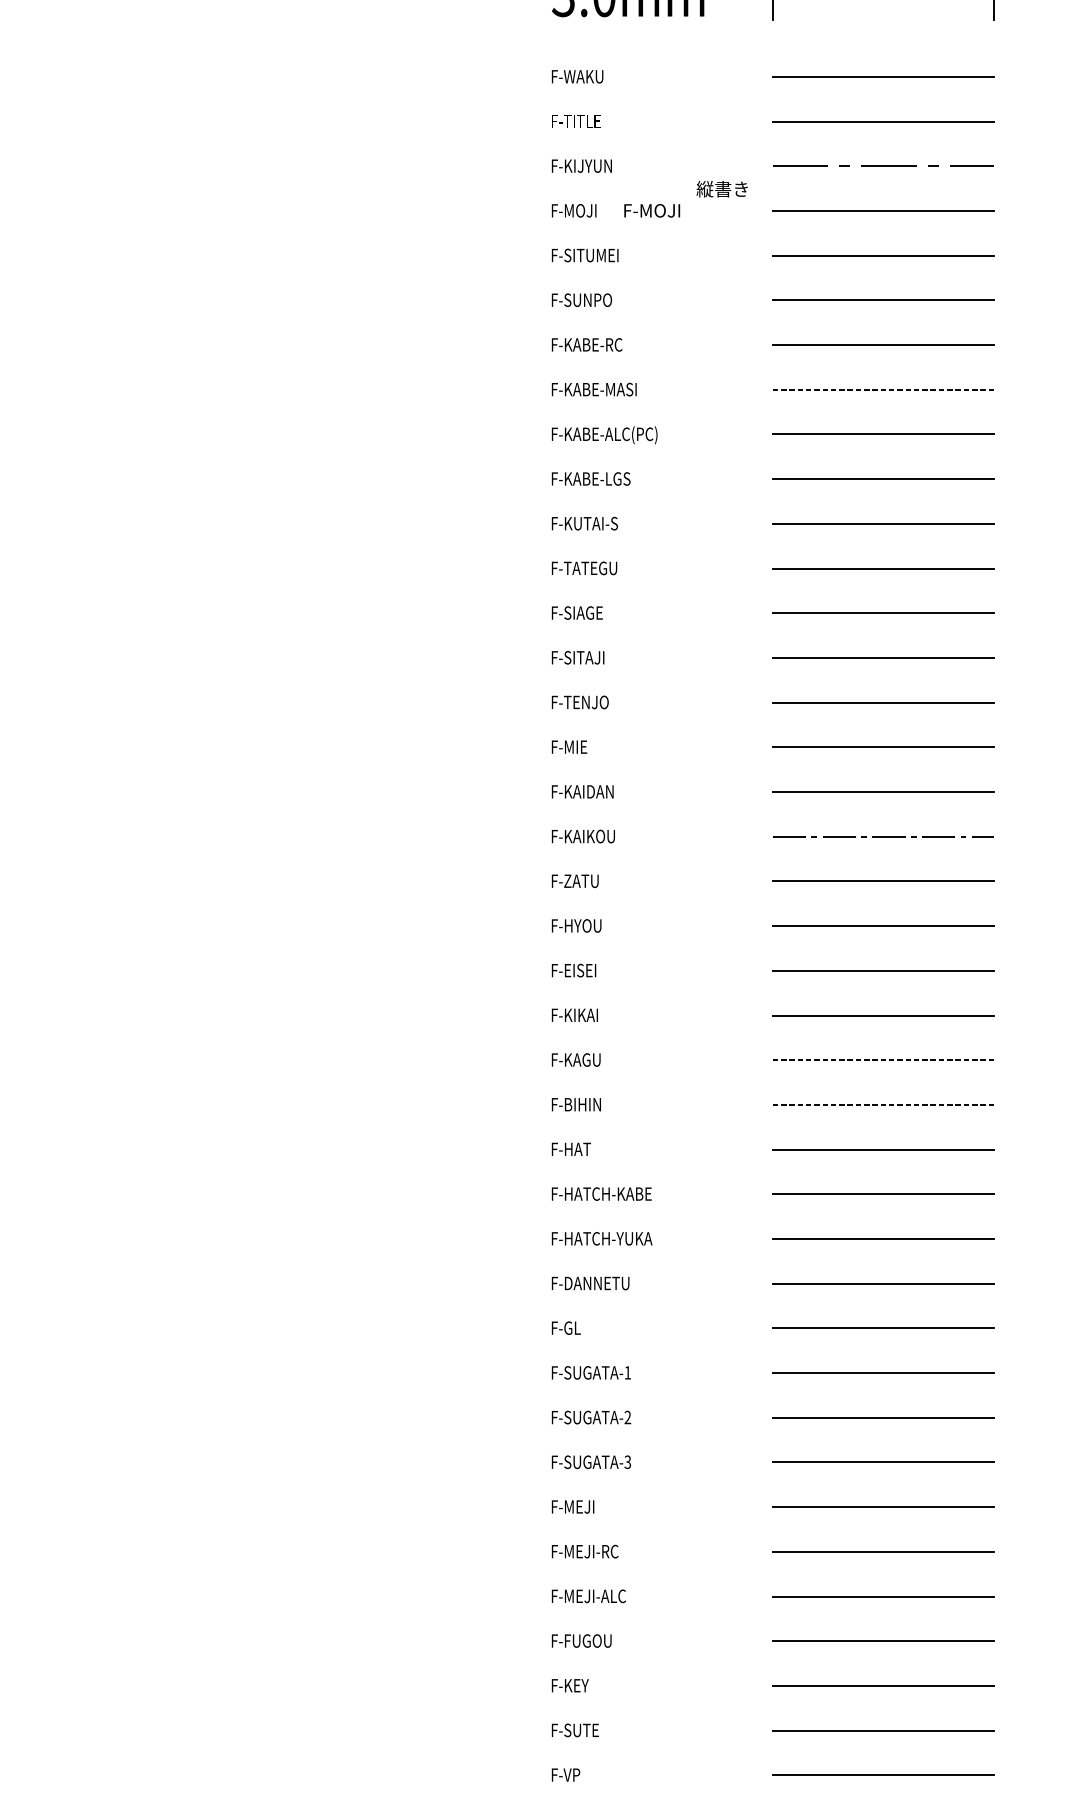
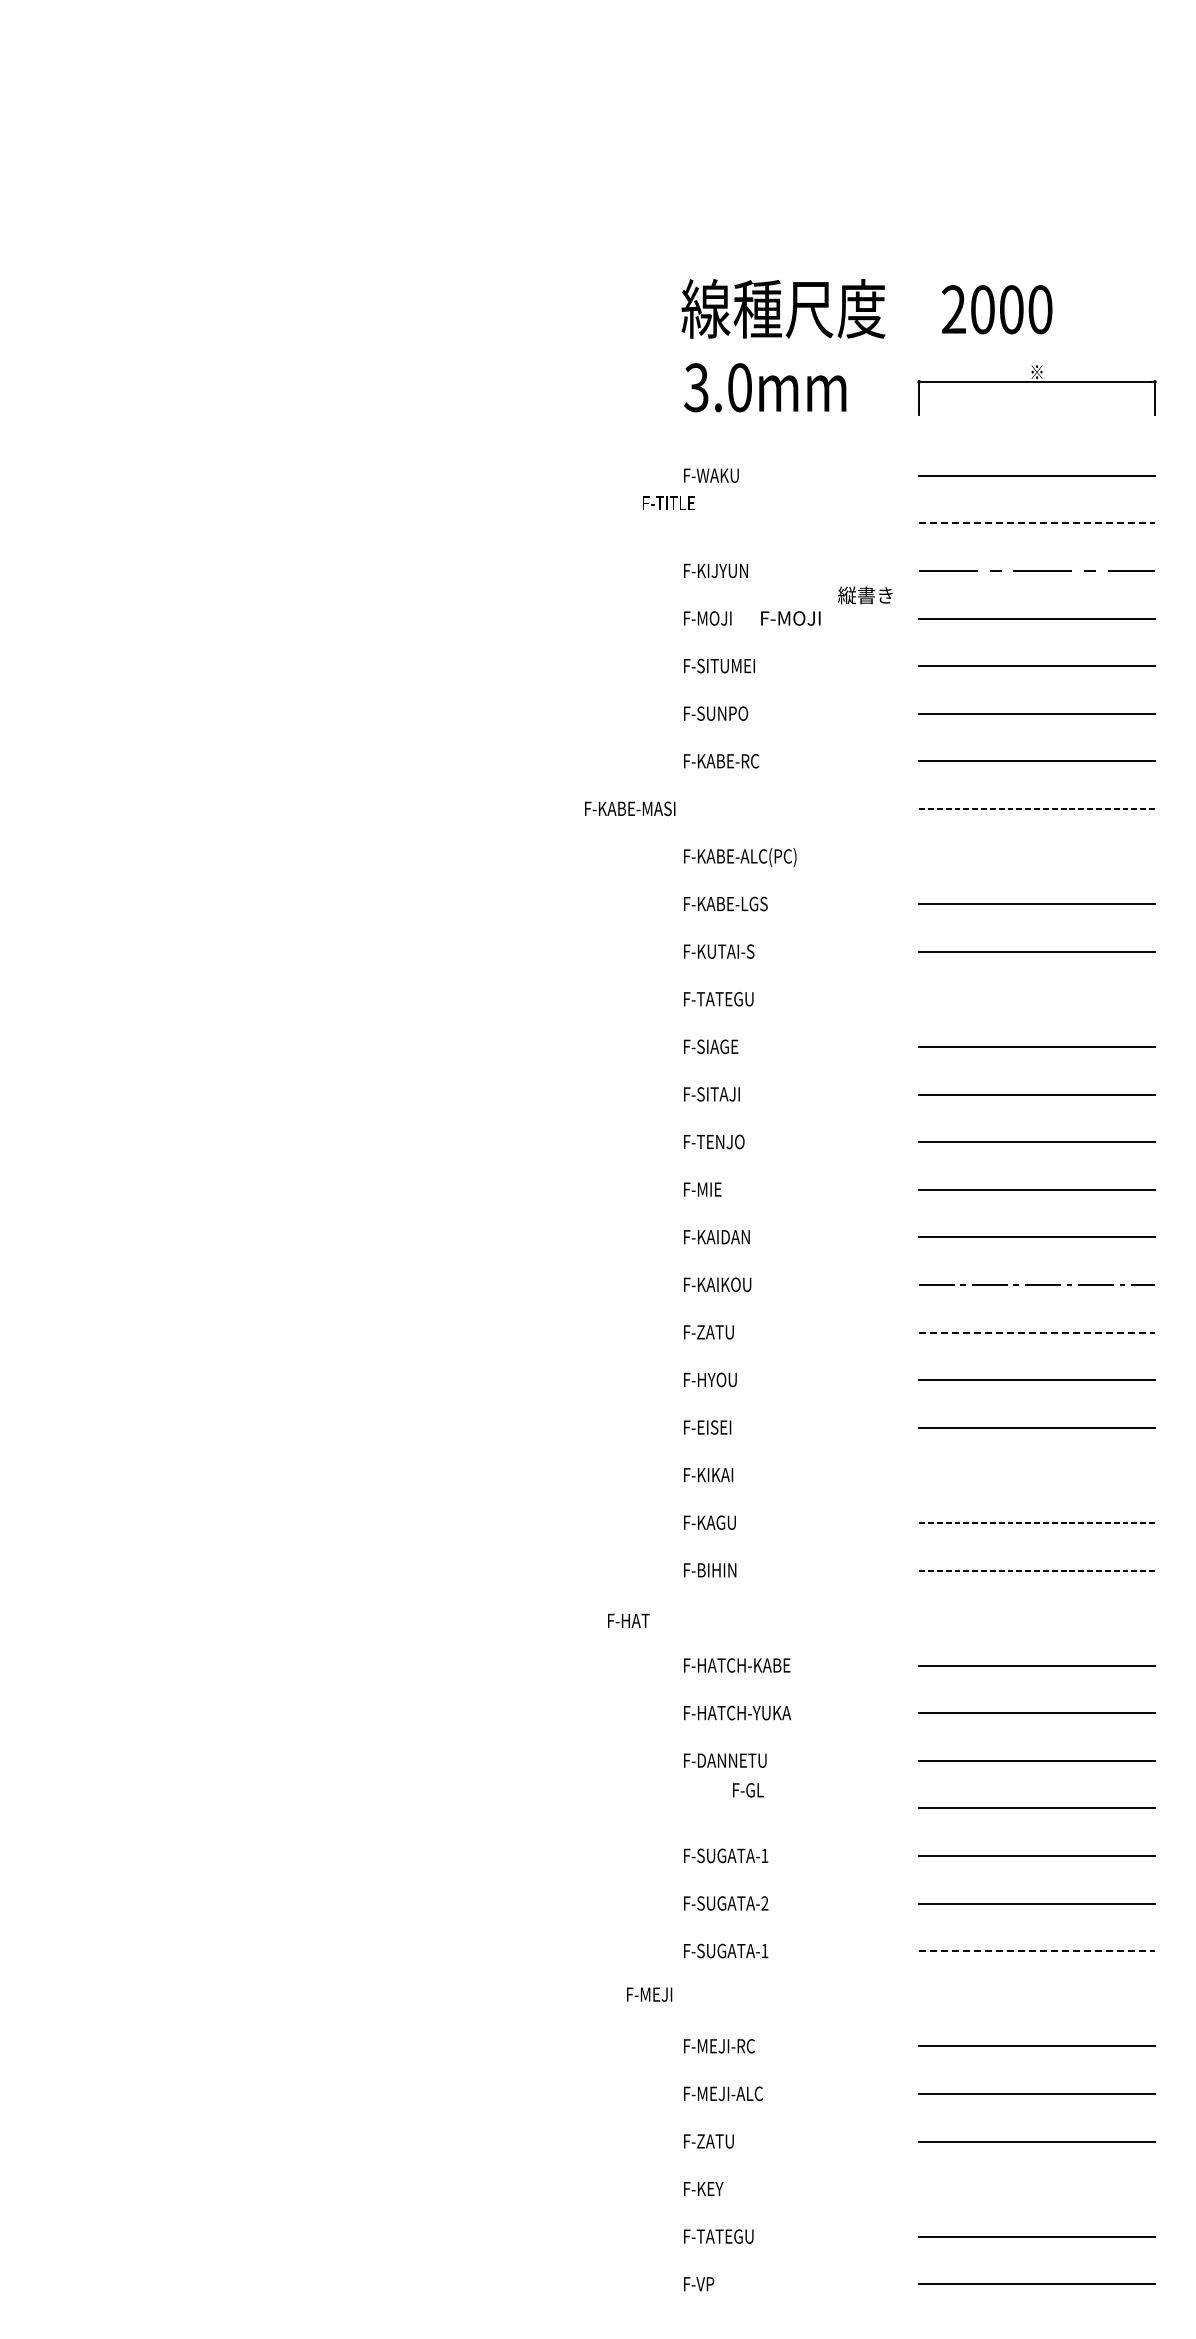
text: (575, 120) -> (668, 502), moved
line: (883, 121) -> (1037, 523), solid -> dashed
text: (594, 389) -> (630, 808), moved
line: (882, 434) -> (1036, 856), removed
line: (882, 568) -> (1036, 999), removed
line: (883, 881) -> (1037, 1332), solid -> dashed
line: (882, 1015) -> (1036, 1475), removed
text: (571, 1149) -> (628, 1620), moved
line: (882, 1149) -> (1036, 1618), removed
text: (566, 1328) -> (748, 1790), moved
text: (627, 1461) -> (764, 1950), F-SUGATA-3 -> F-SUGATA-1
line: (883, 1462) -> (1037, 1951), solid -> dashed
text: (572, 1506) -> (649, 1994), moved
line: (882, 1506) -> (1036, 1998), removed
text: (588, 1641) -> (722, 2141), F-FUGOU -> F-ZATU
line: (882, 1686) -> (1036, 2189), removed
text: (589, 1730) -> (724, 2236), F-SUTE -> F-TATEGU

